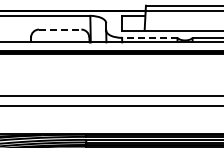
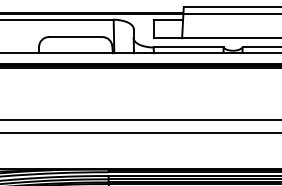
line: (60, 29) -> (76, 36), dashed -> solid
line: (149, 37) -> (188, 47), dashed -> solid

